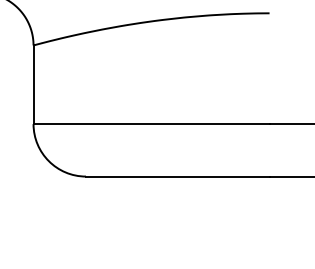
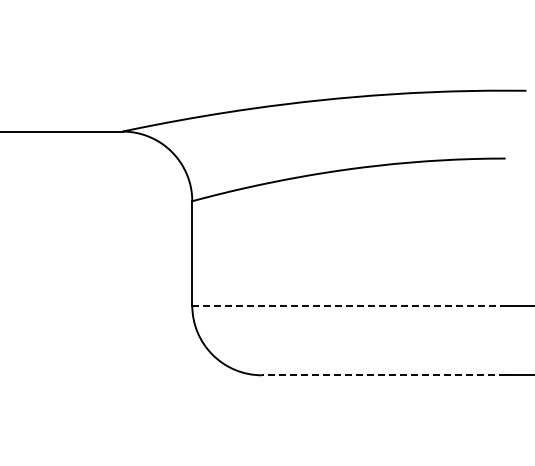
line: (151, 124) -> (348, 305), solid -> dashed
line: (177, 176) -> (383, 375), solid -> dashed

